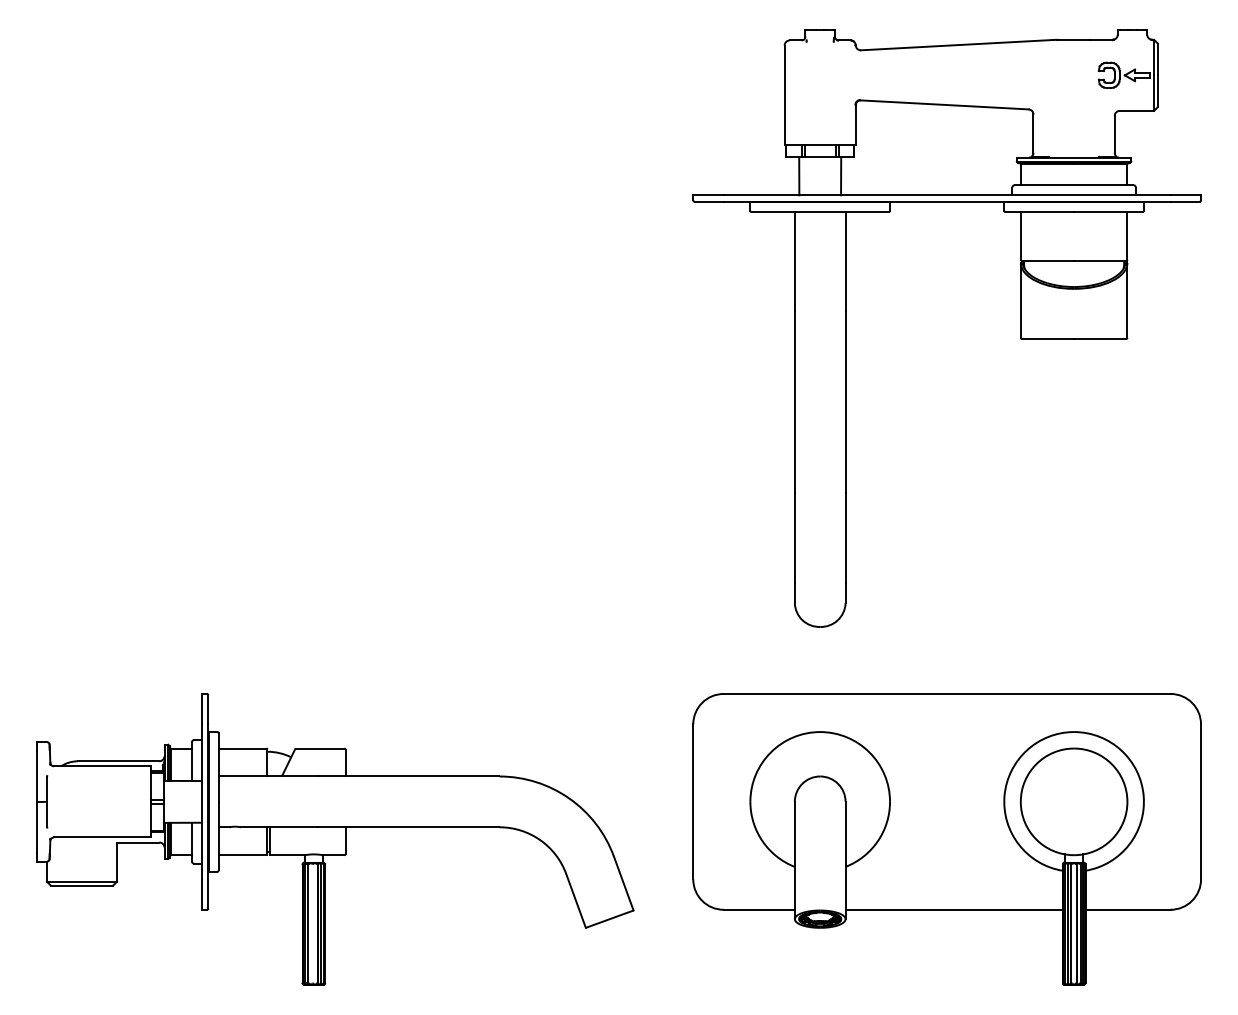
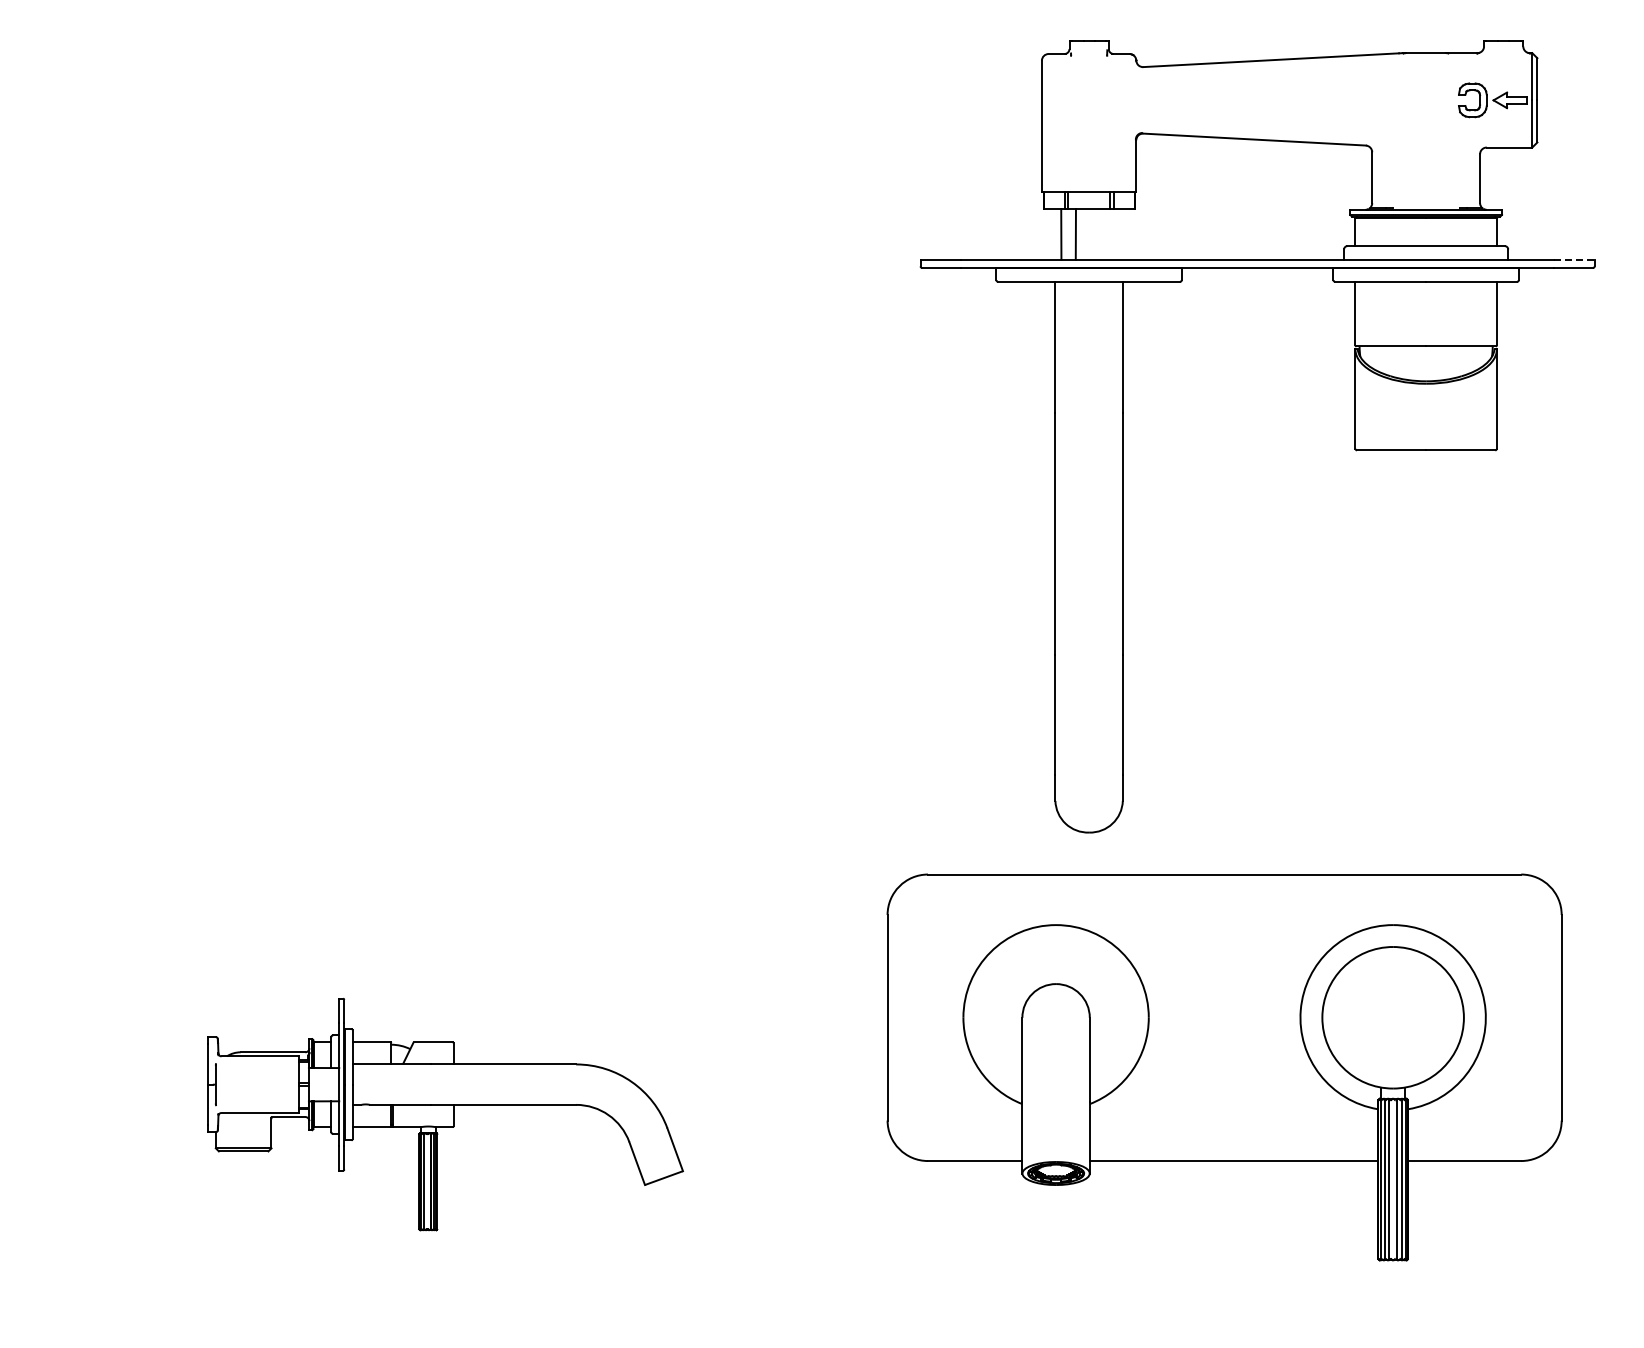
line: (840, 176) -> (1075, 234), moved
line: (1185, 195) -> (1574, 259), solid -> dashed
part: (335, 839) -> (445, 1114), size x0.6
part: (947, 839) -> (1224, 1067), moved

